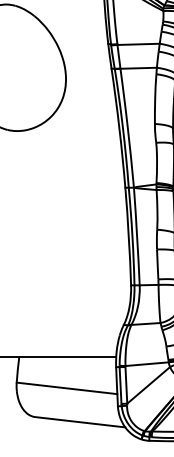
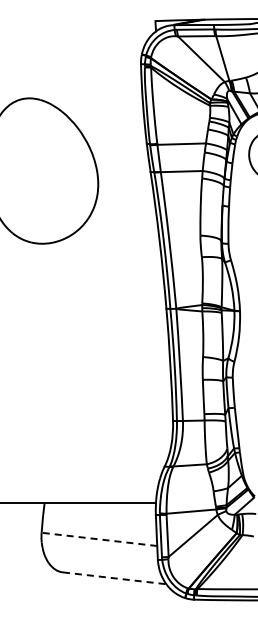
line: (66, 388) -> (98, 539), solid -> dashed
line: (81, 422) -> (115, 578), solid -> dashed

